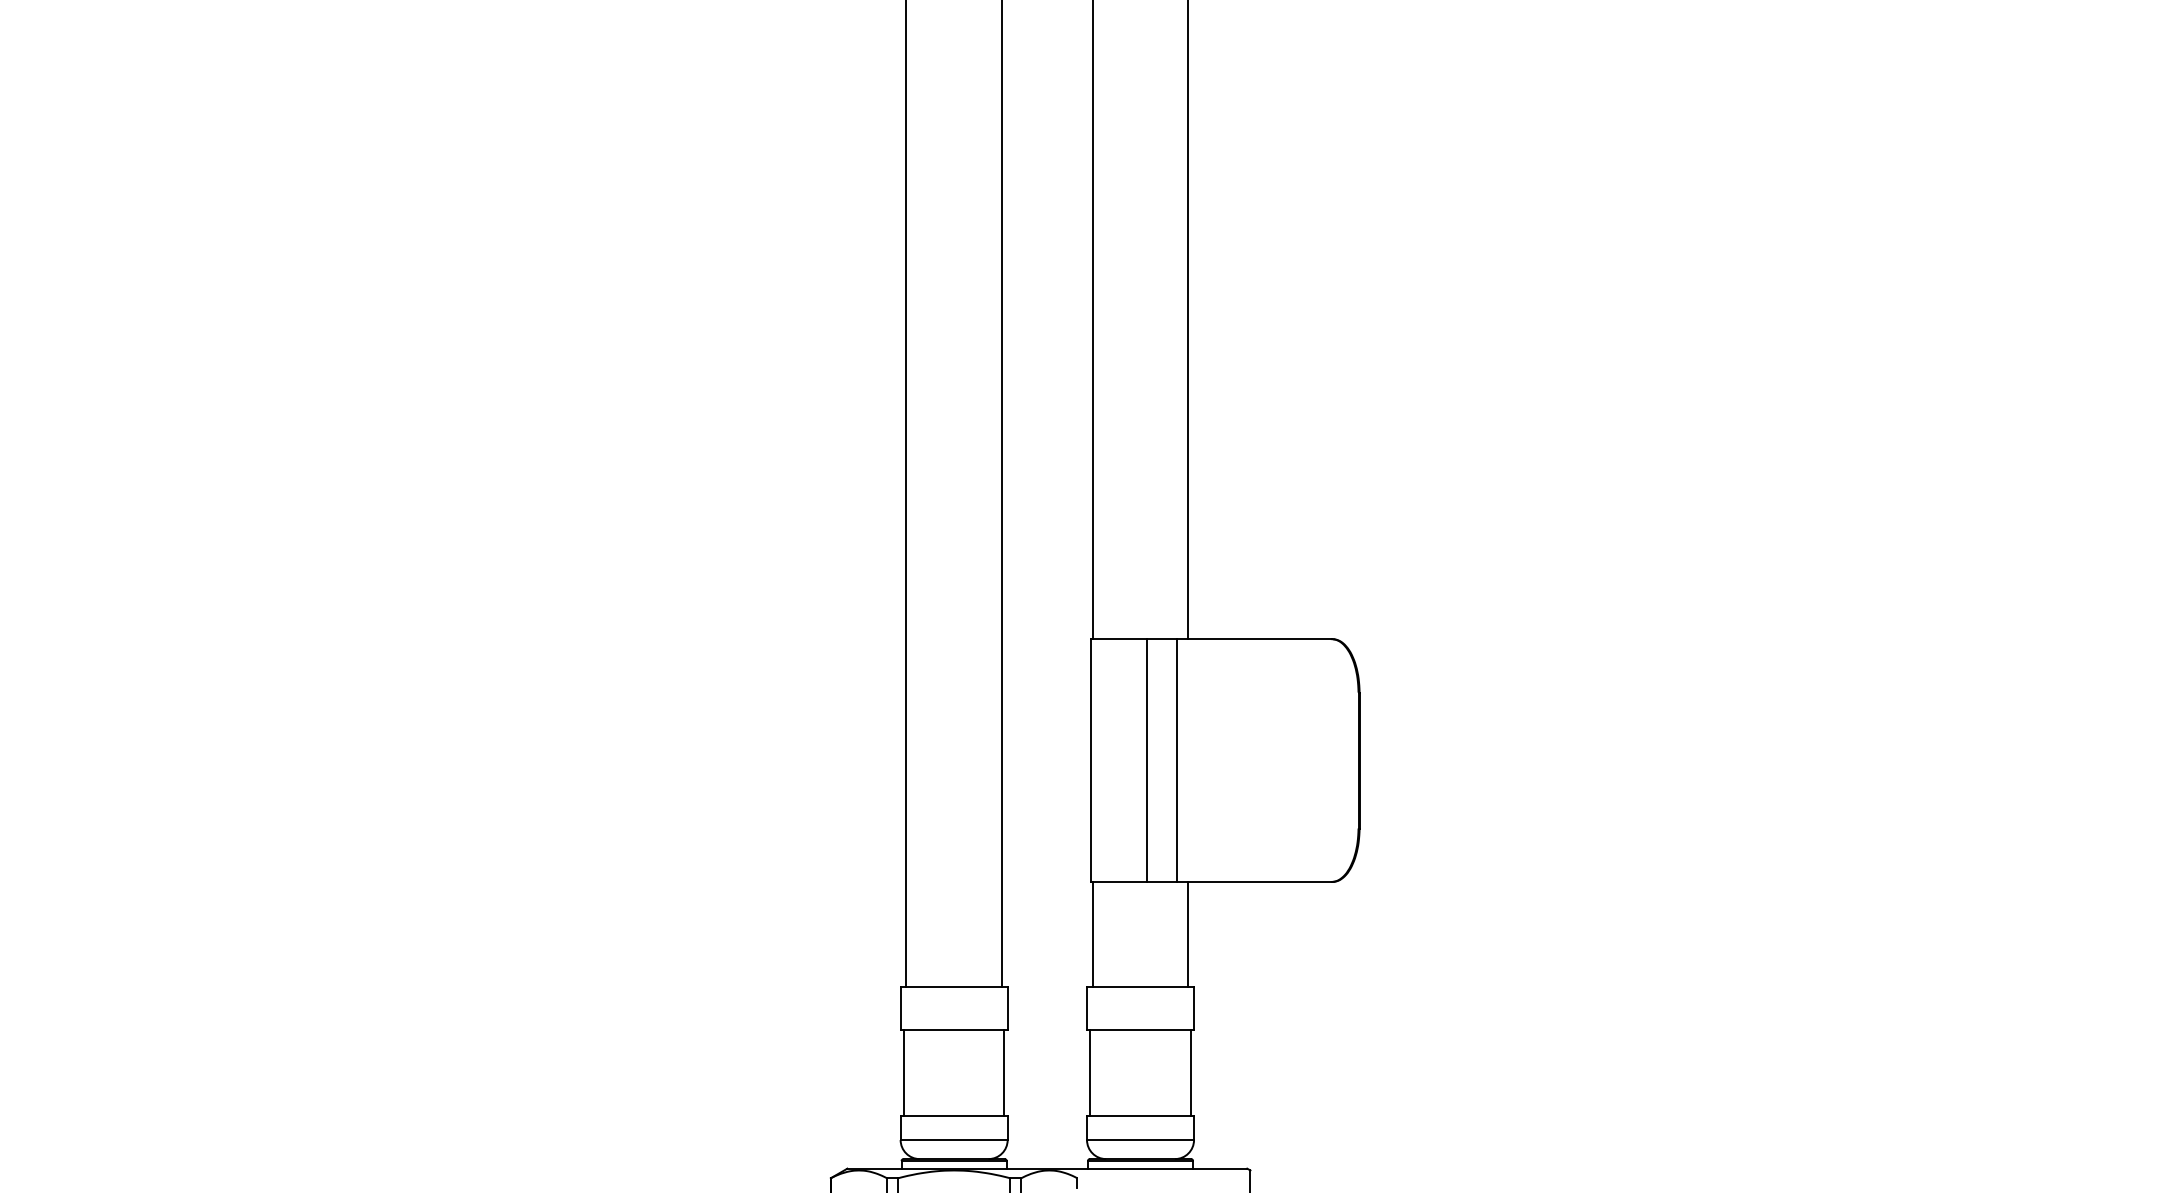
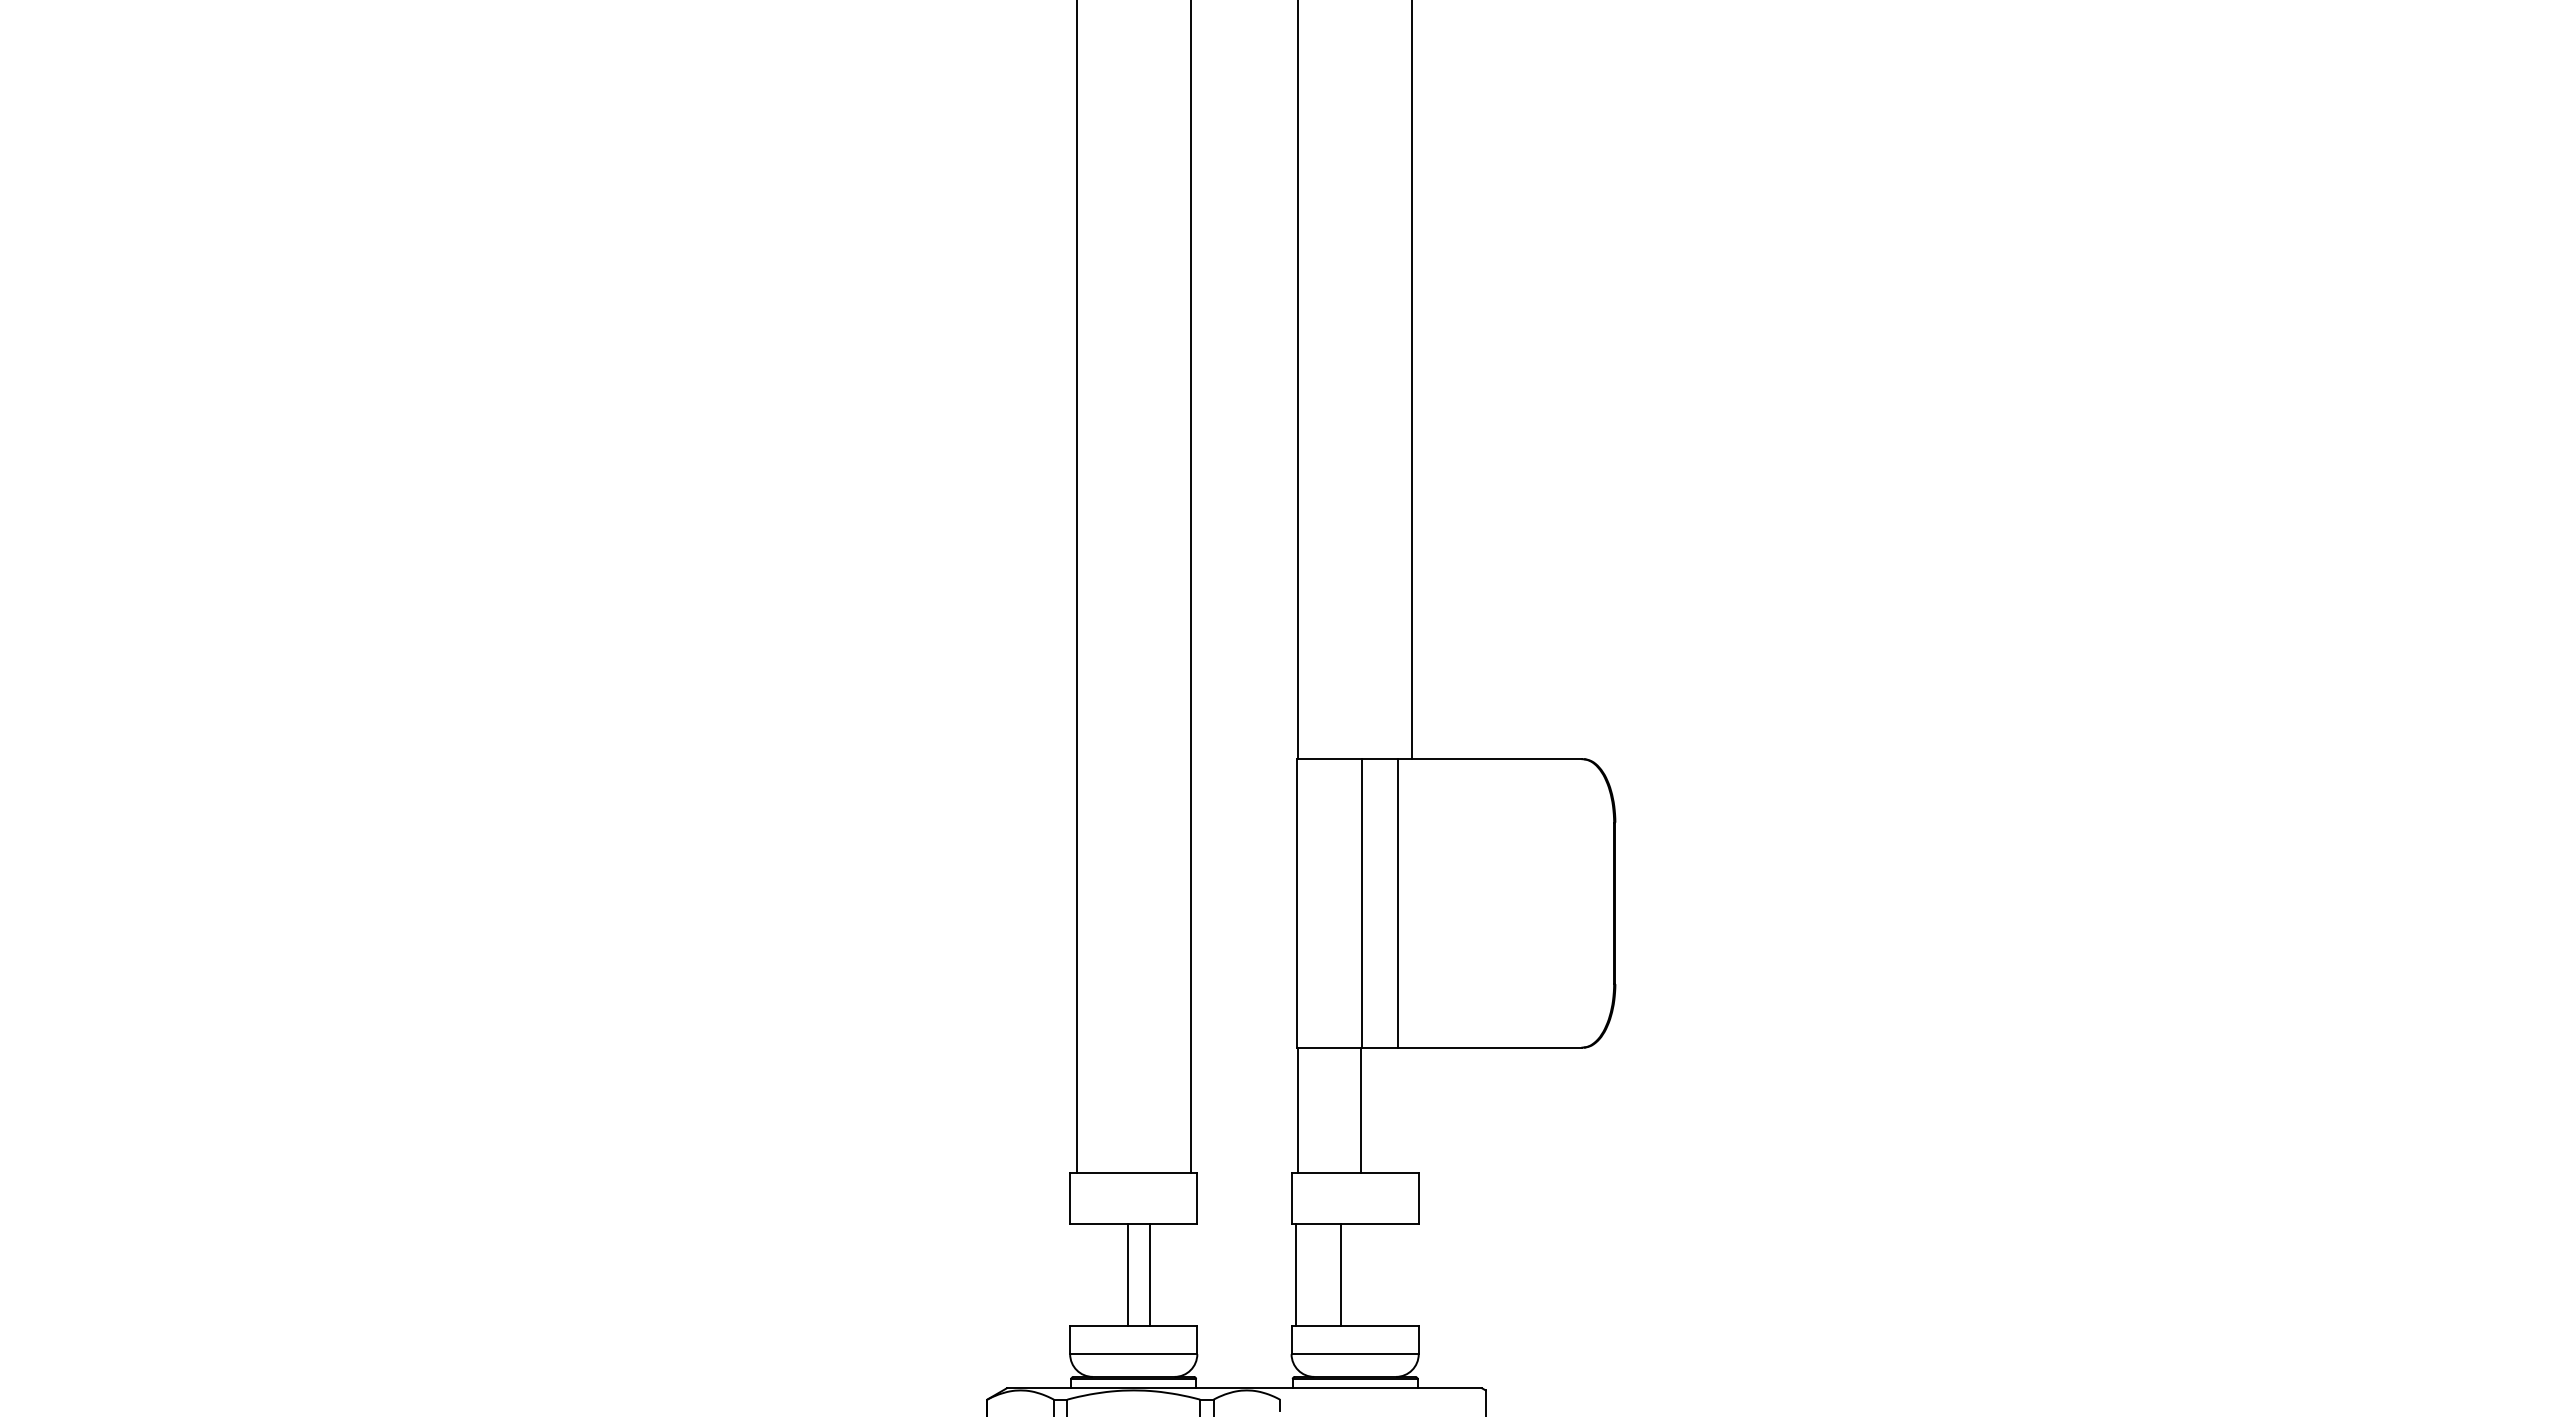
line: (1187, 934) -> (1360, 1109), moved
line: (904, 1072) -> (1128, 1274), moved
line: (1004, 1072) -> (1150, 1274), moved
line: (1190, 1072) -> (1340, 1274), moved

